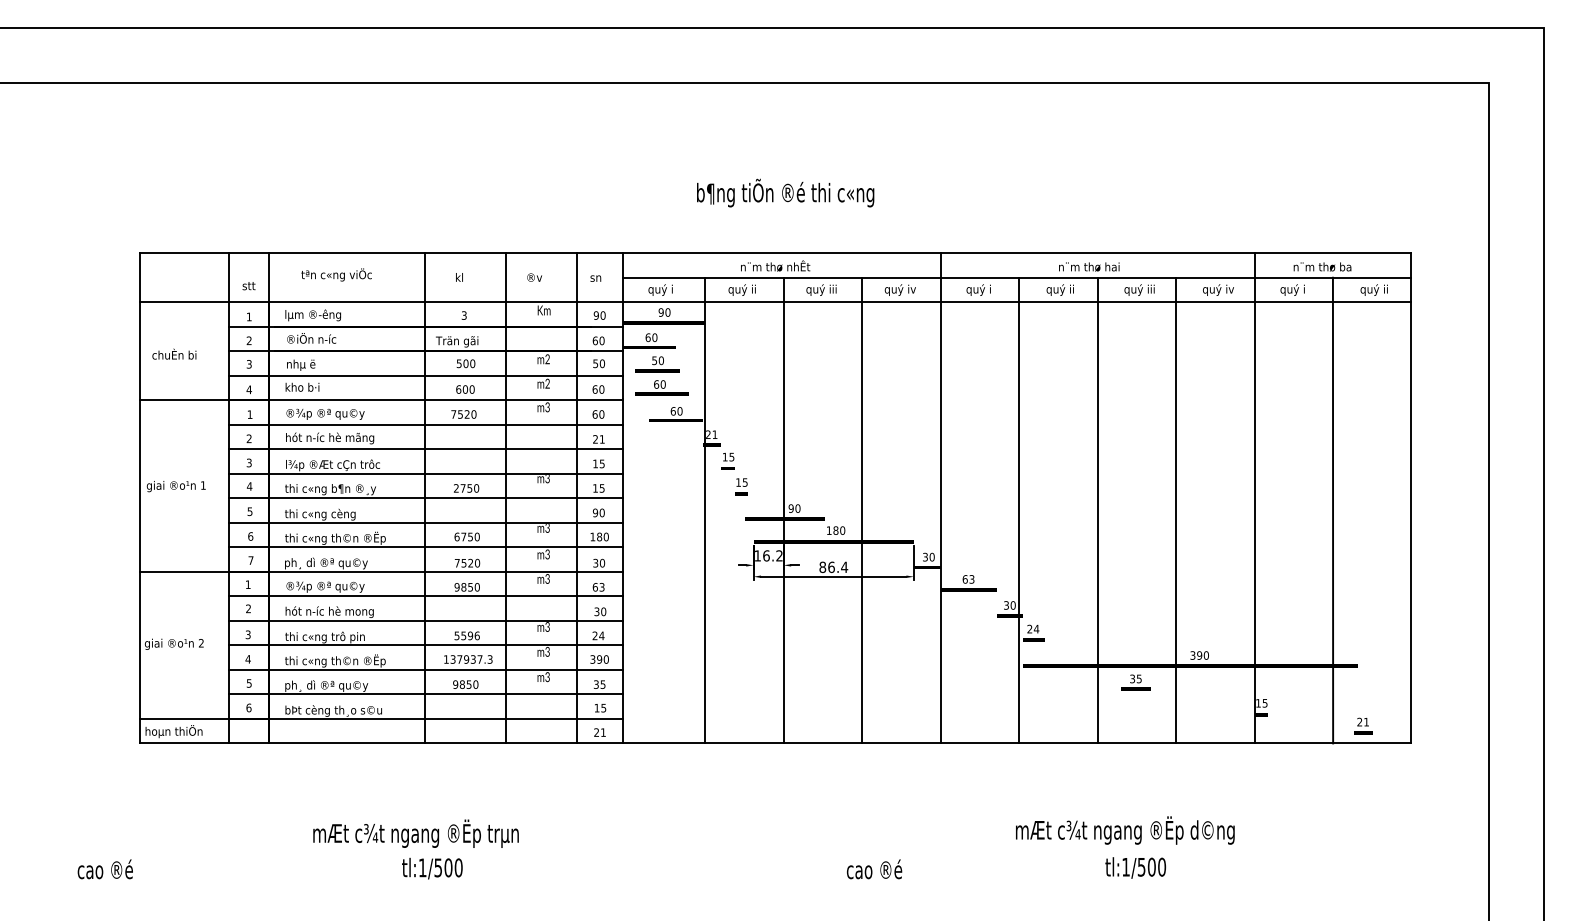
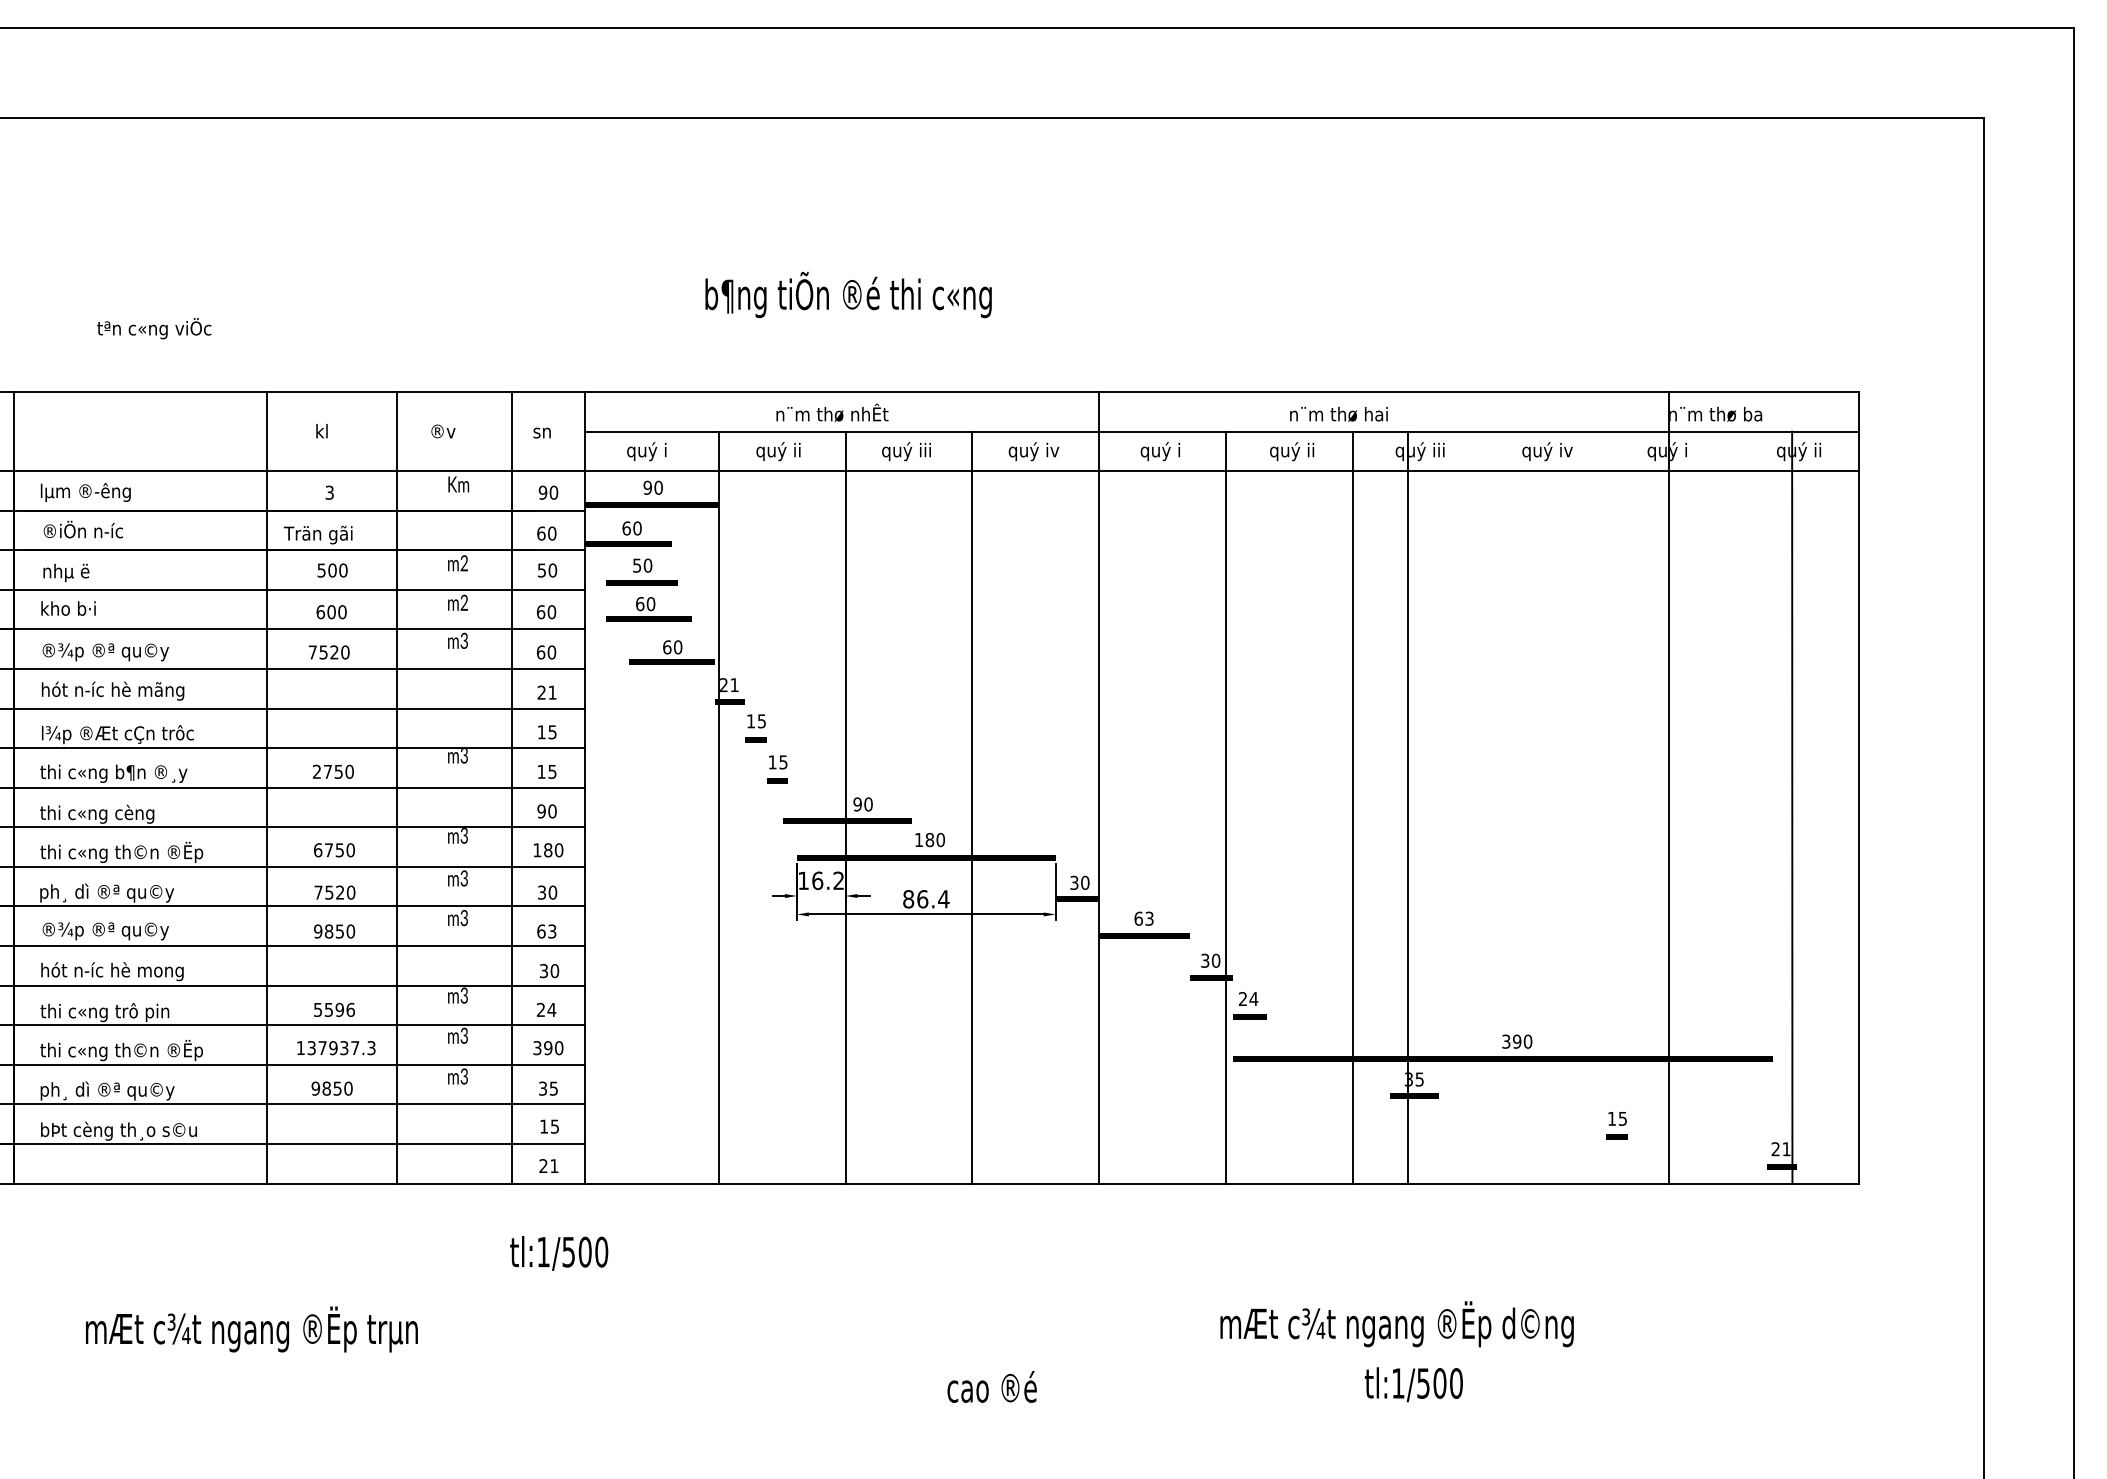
text: (336, 274) -> (154, 327), moved
line: (1254, 497) -> (1668, 786), moved
line: (1176, 510) -> (1408, 807), moved
line: (1332, 510) -> (1791, 807), moved
text: (432, 868) -> (559, 1253), moved

